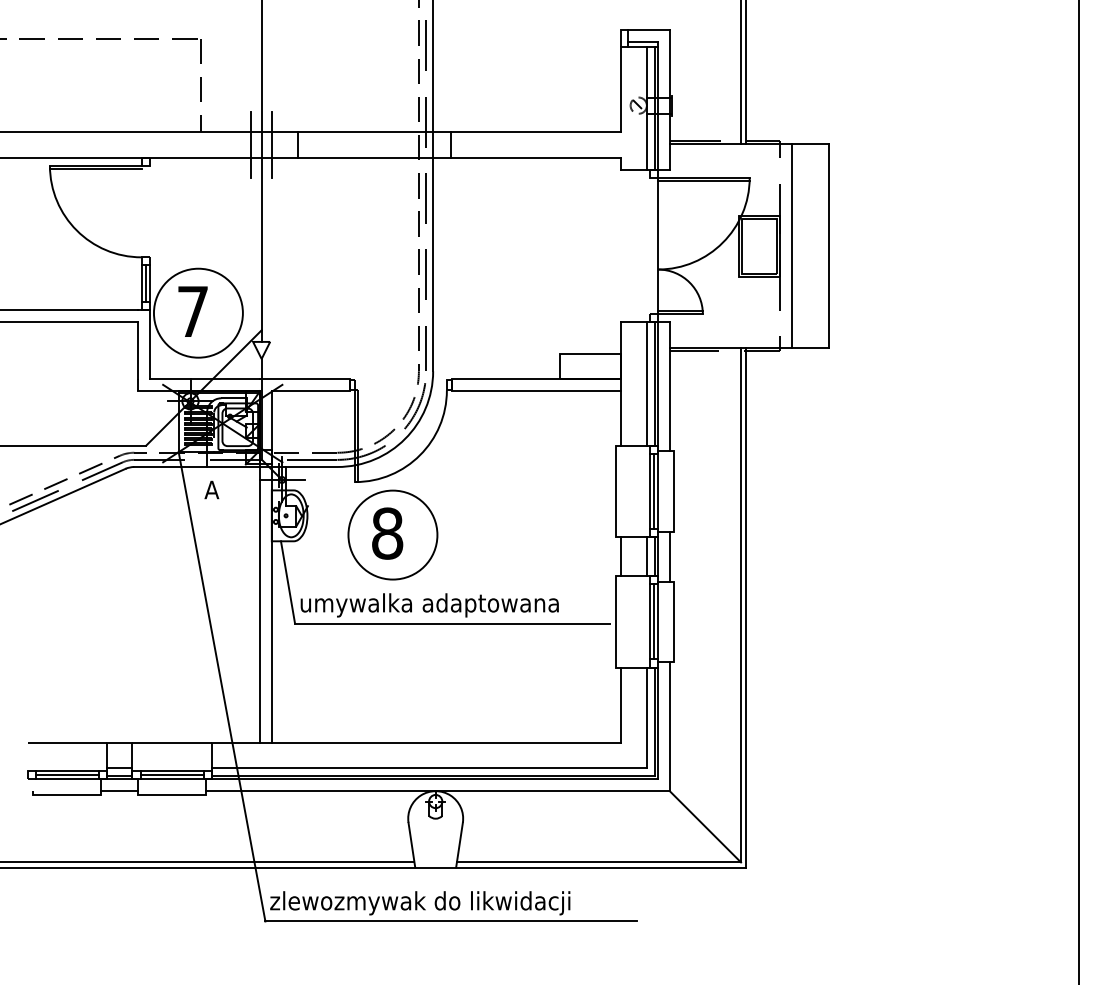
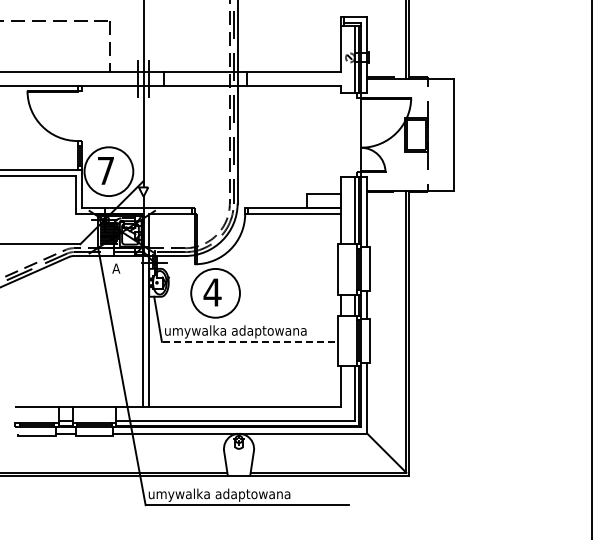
line: (792, 245) -> (434, 134), removed
text: (387, 533) -> (212, 292), 8 -> 4
line: (451, 622) -> (247, 341), solid -> dashed
text: (420, 901) -> (230, 494), zlewozmywak do likwidacji -> umywalka adaptowana

